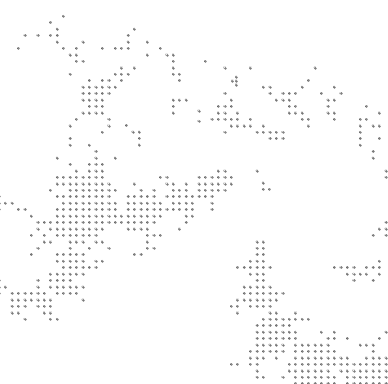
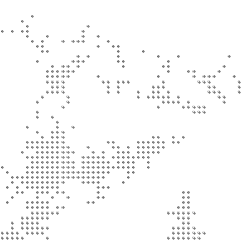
part: (234, 80) -> (166, 66), size x1.67
part: (198, 115) -> (137, 93), size x0.62
part: (132, 135) -> (102, 84), moved
part: (266, 186) -> (176, 139), moved

